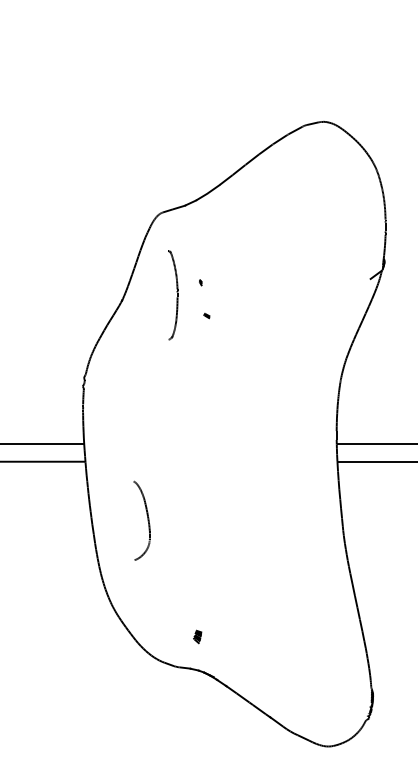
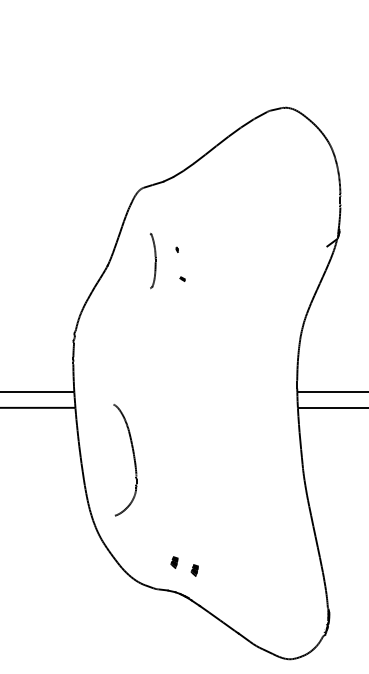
part: (173, 295) -> (153, 261), size x0.7
part: (141, 520) -> (124, 459), size x1.6
part: (220, 645) -> (194, 570), added

